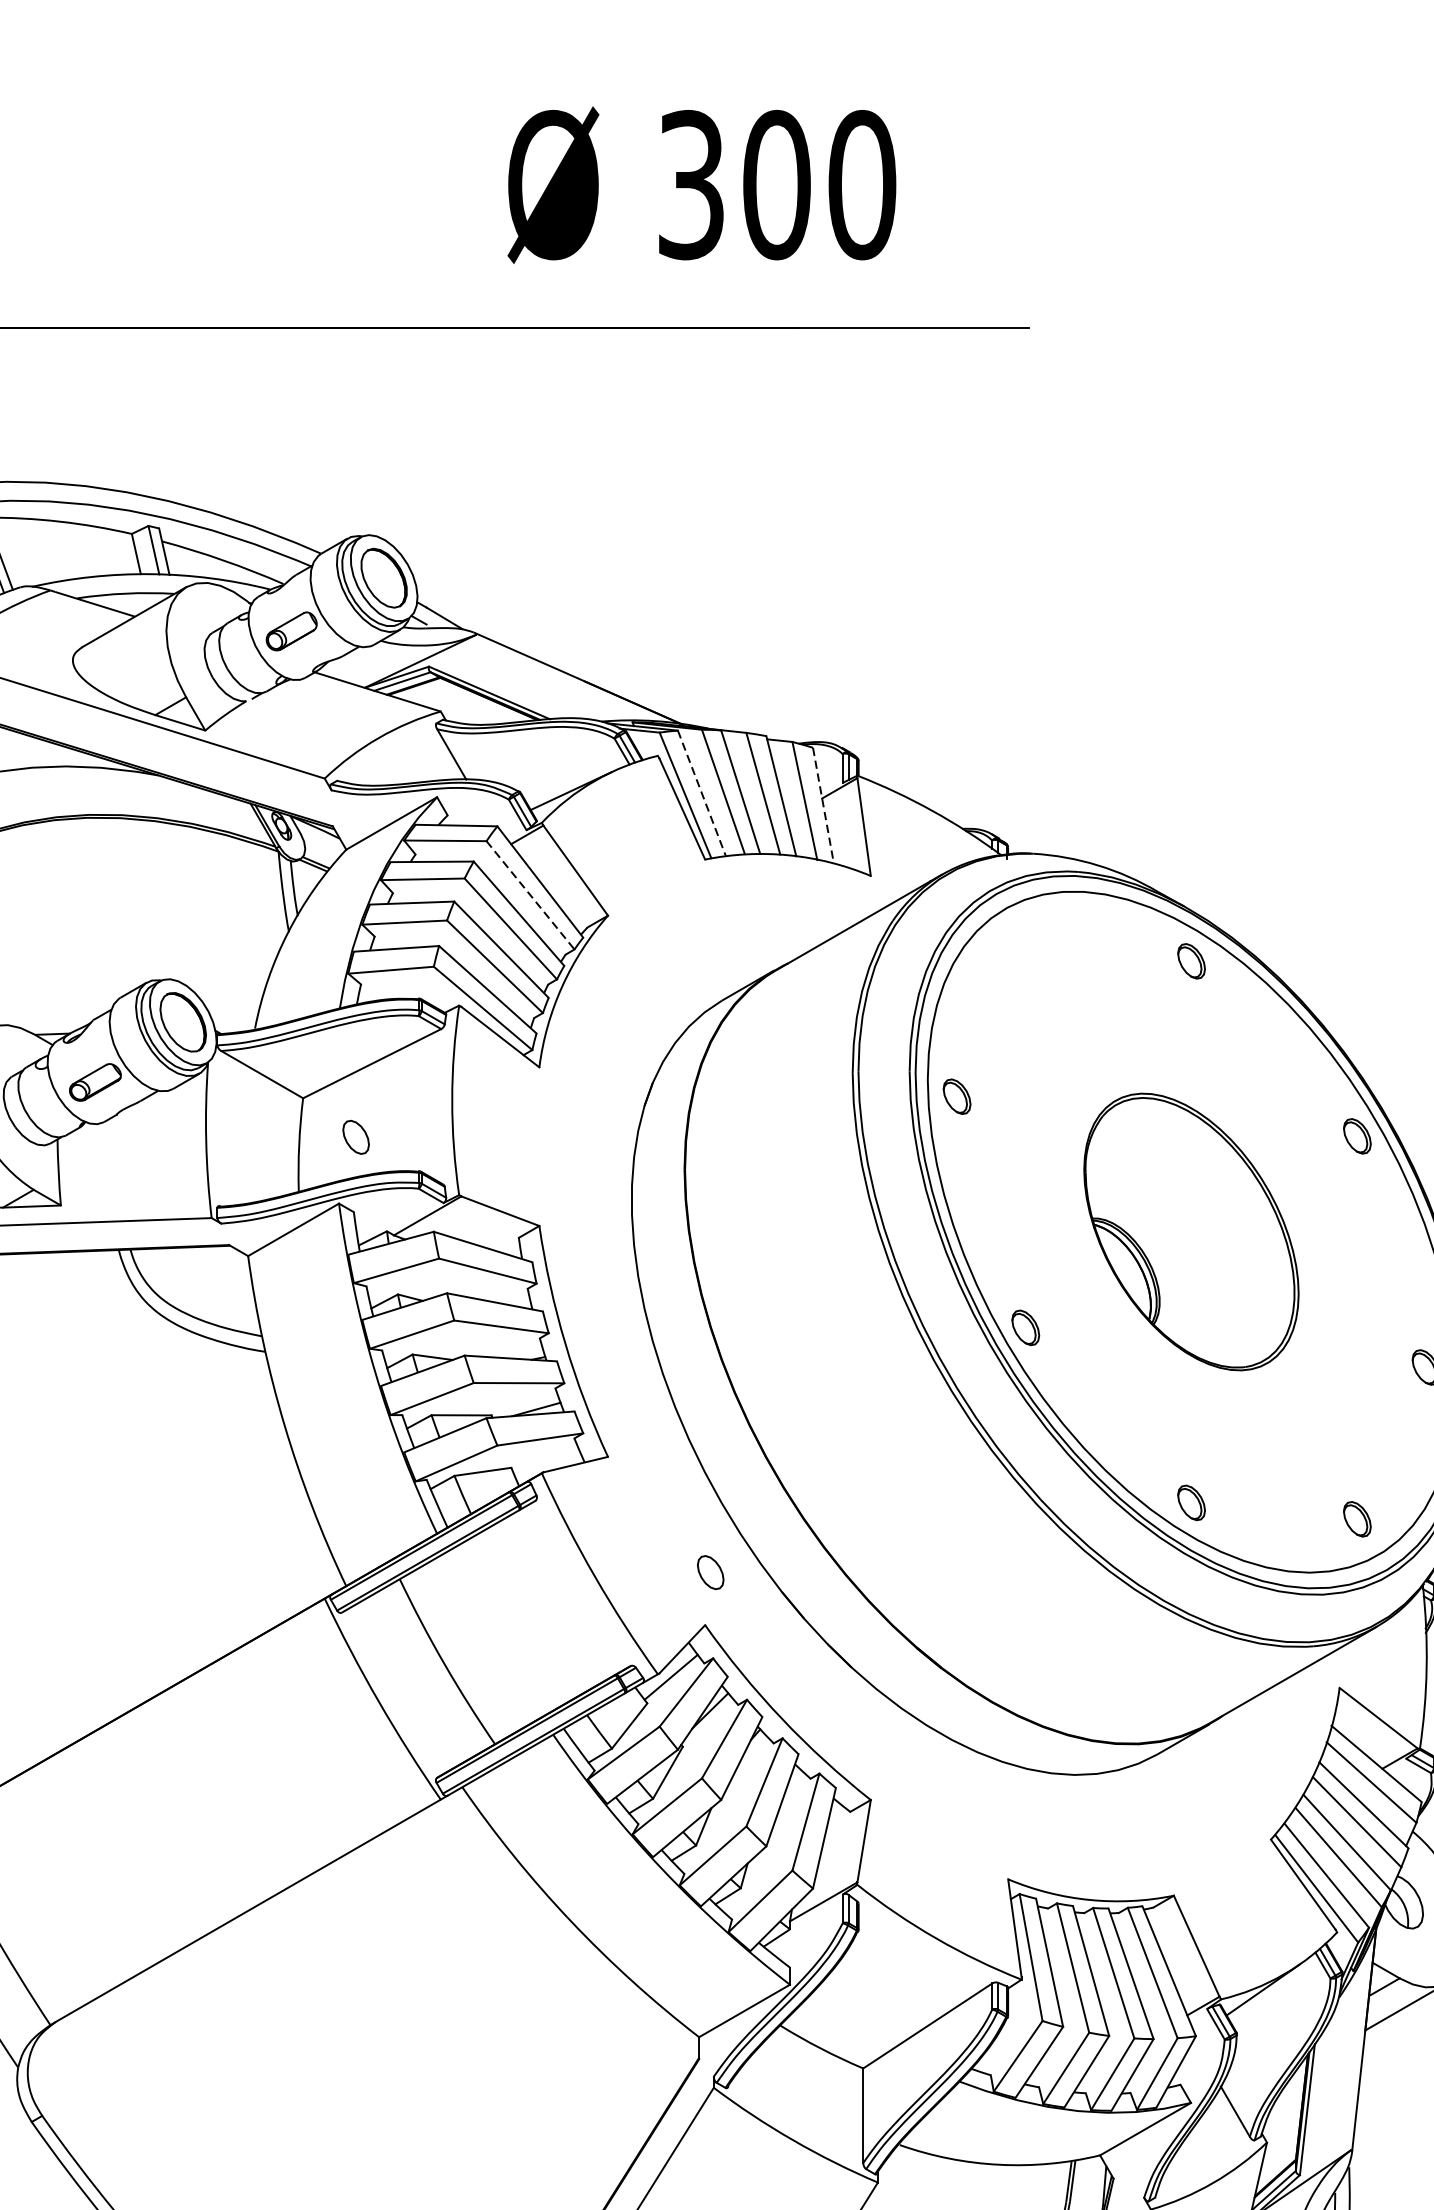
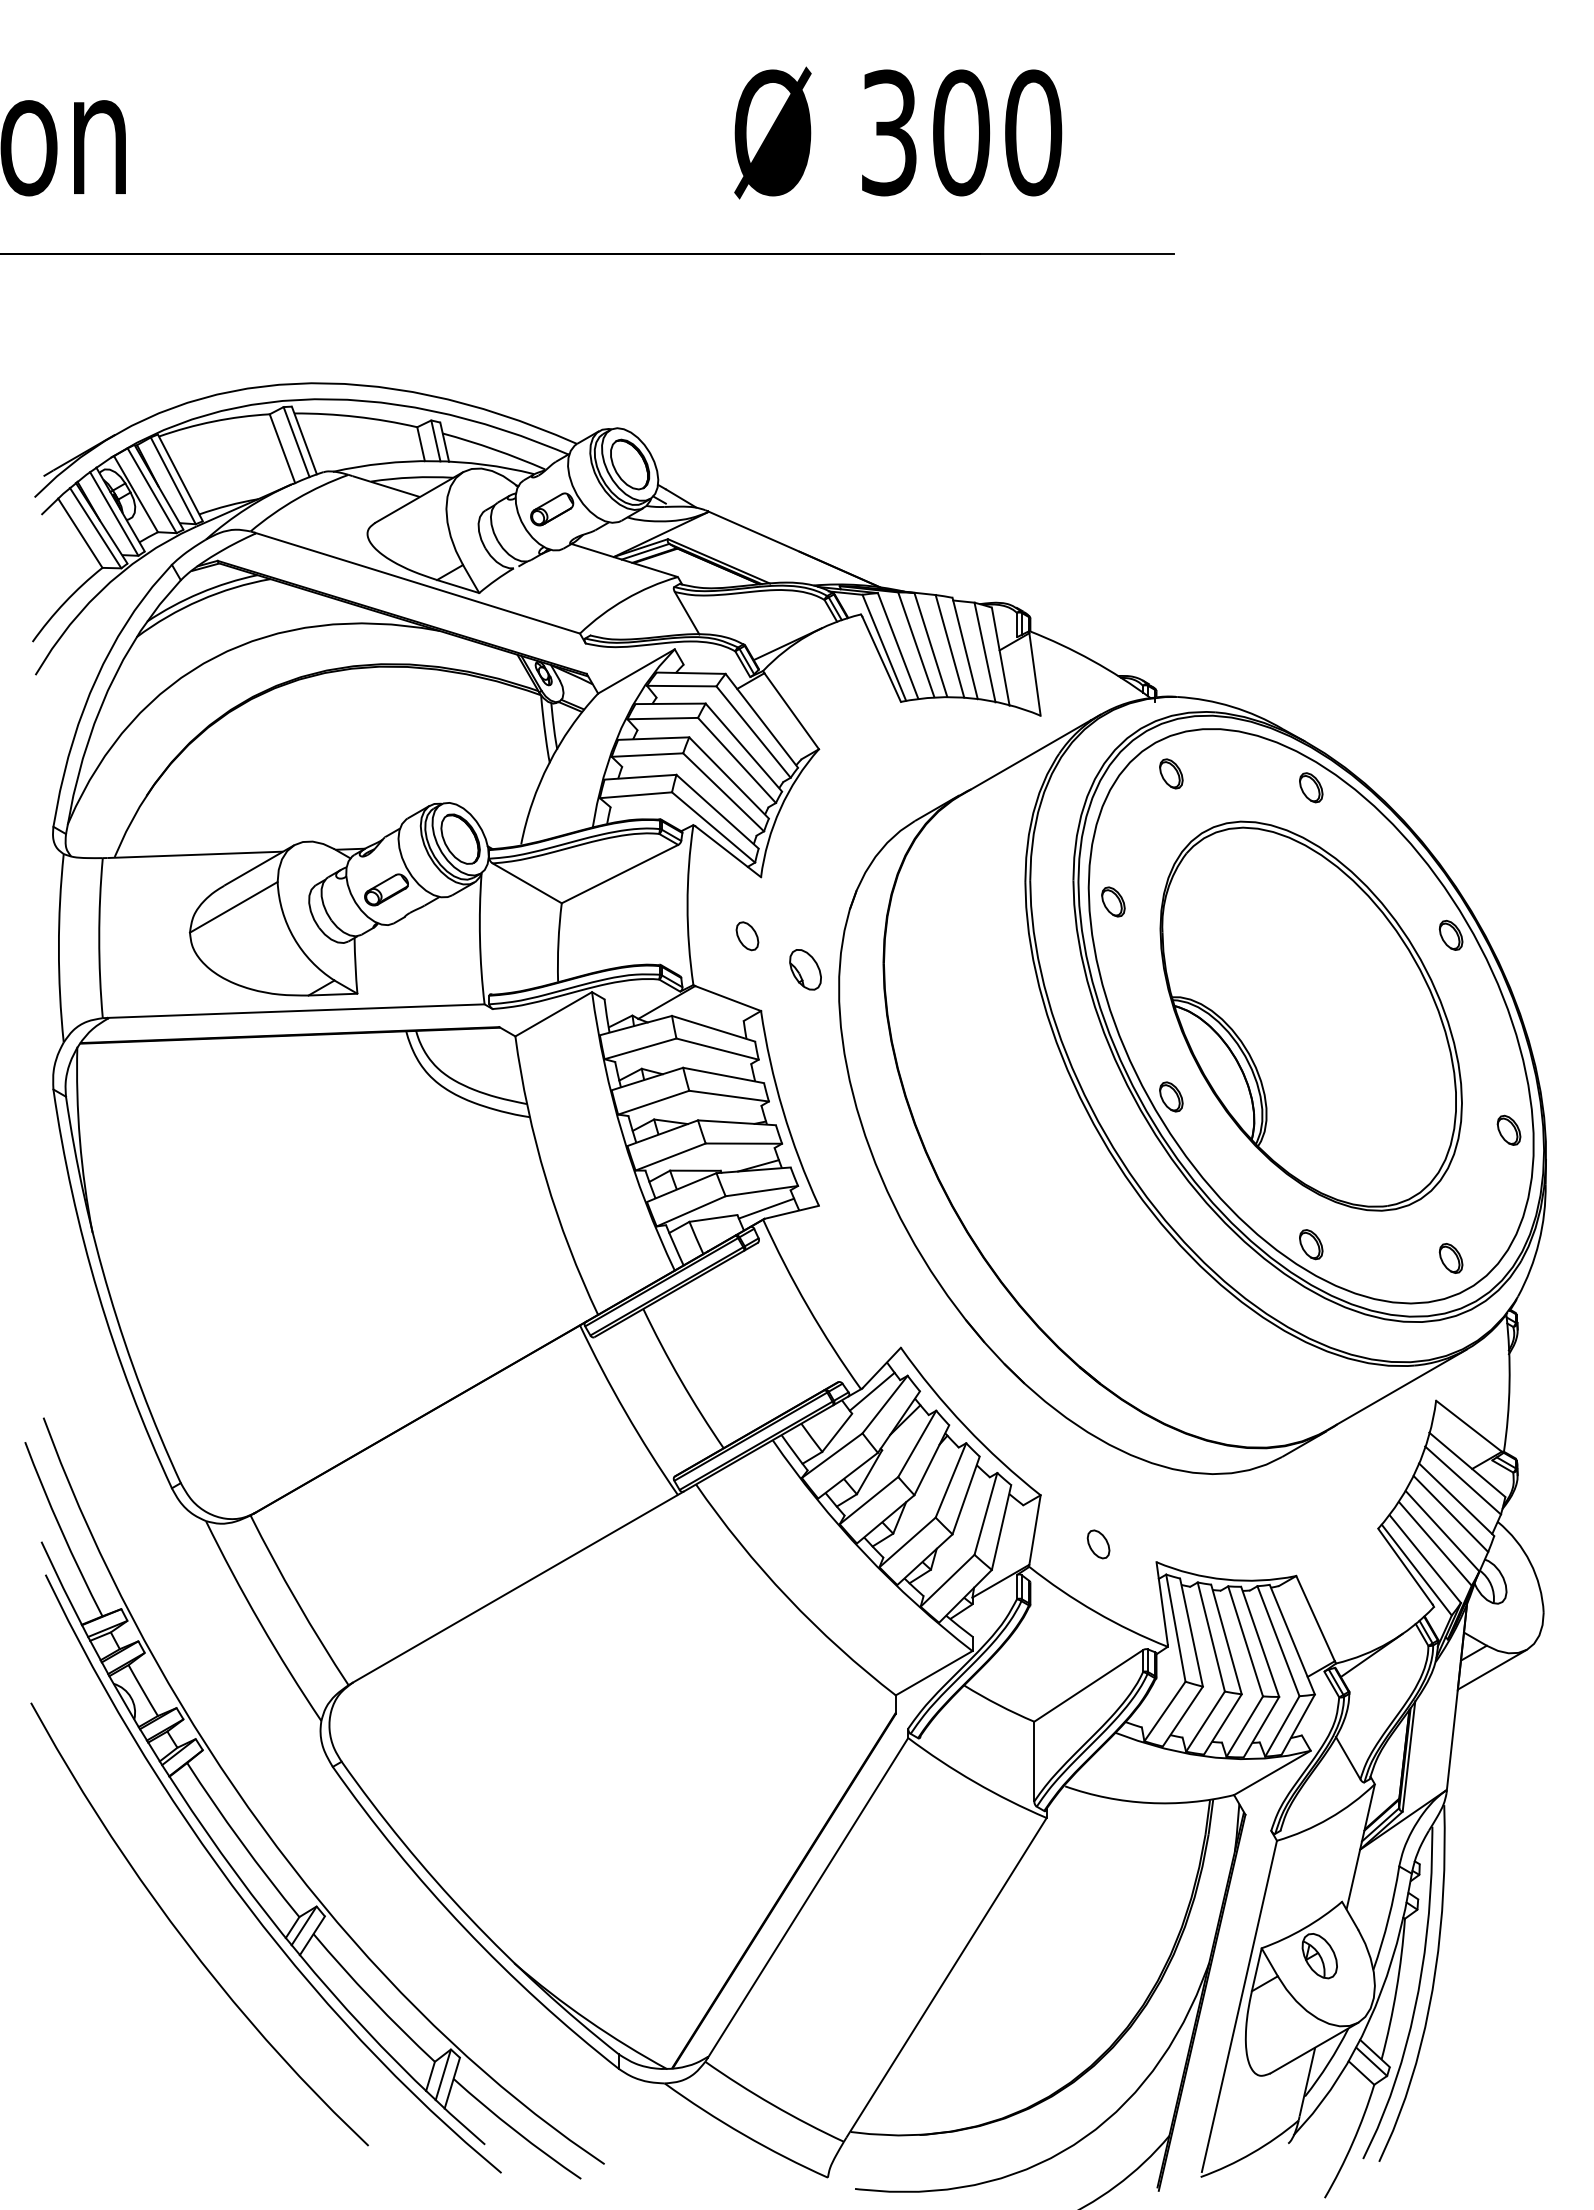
line: (702, 793) -> (898, 646), dashed -> solid
line: (823, 805) -> (1000, 656), dashed -> solid
line: (530, 895) -> (753, 732), dashed -> solid
part: (1025, 944) -> (1171, 773), added
part: (356, 1137) -> (747, 936), moved
part: (592, 1176) -> (805, 969), added
part: (1190, 1231) -> (1310, 1015), size x1.67
line: (545, 1460) -> (766, 1208), added
part: (710, 1572) -> (1098, 1544), moved

